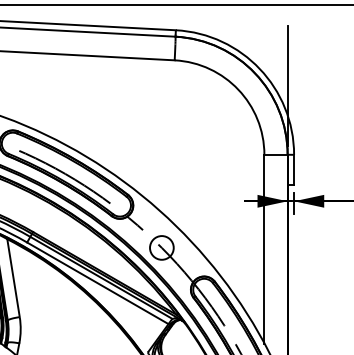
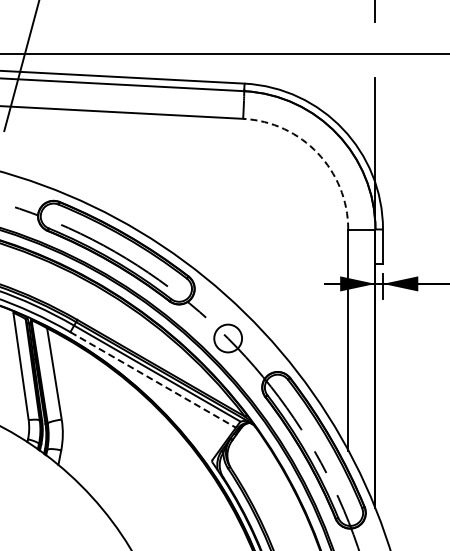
arc: (238, 89) -> (317, 153), solid -> dashed
line: (98, 282) -> (153, 379), solid -> dashed

